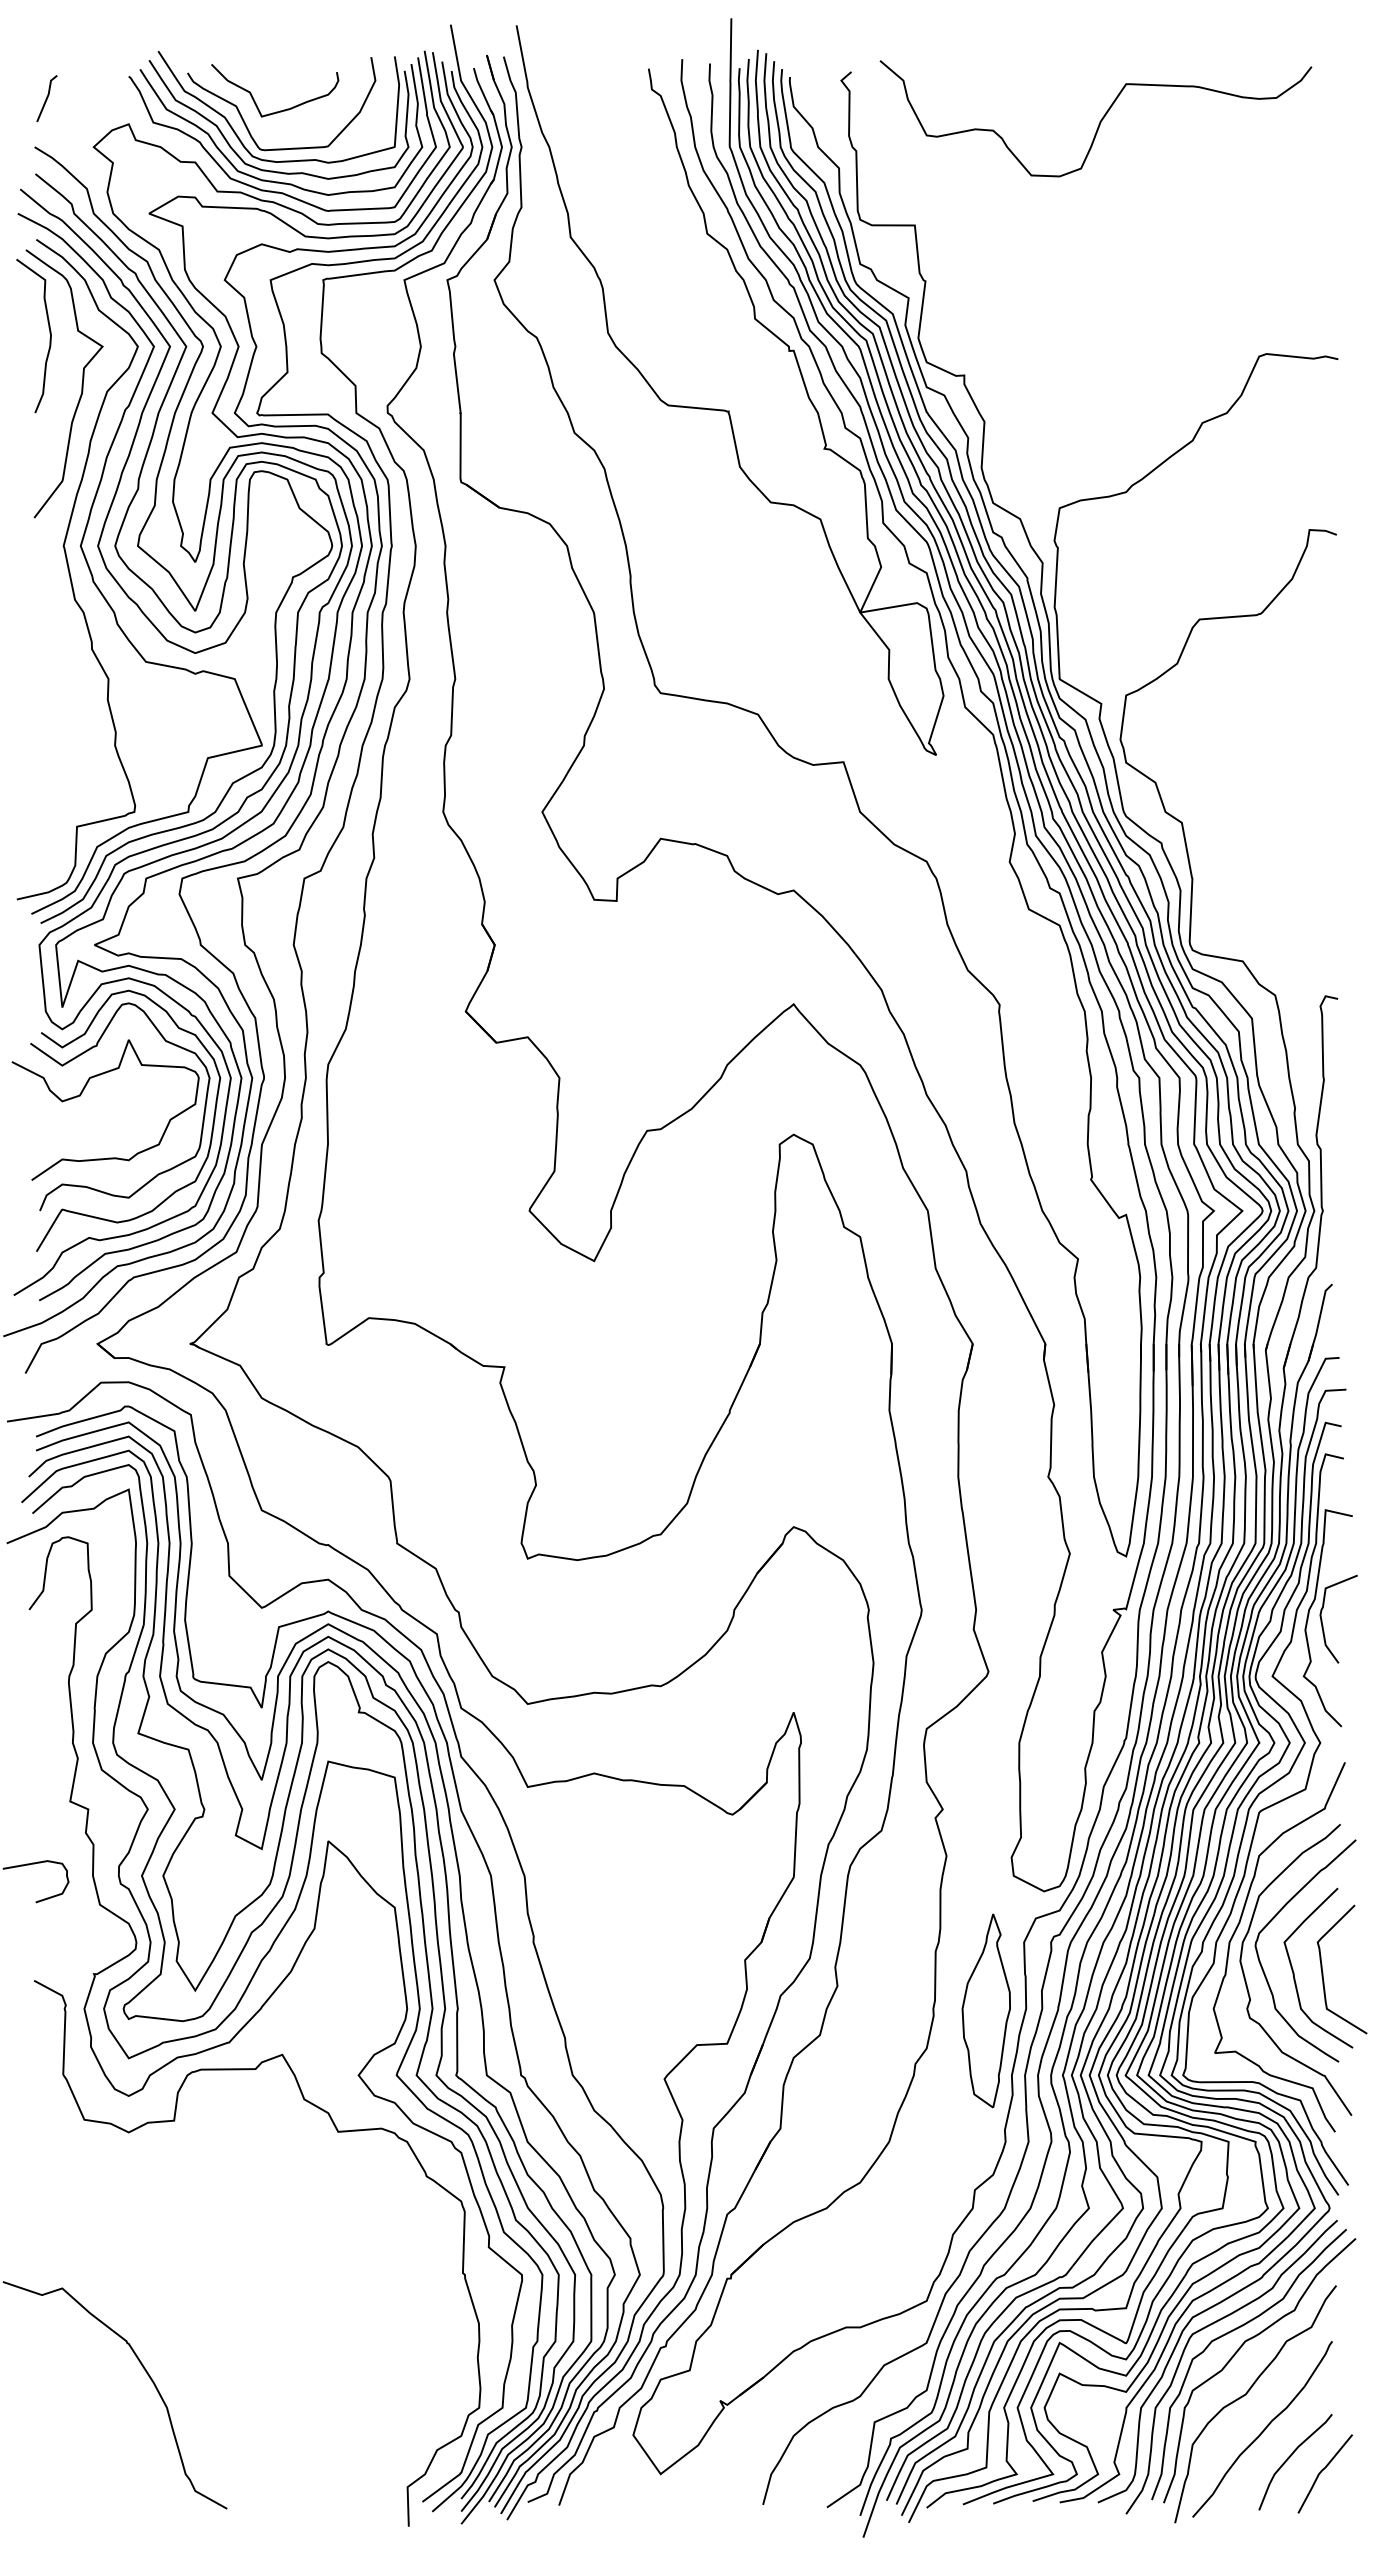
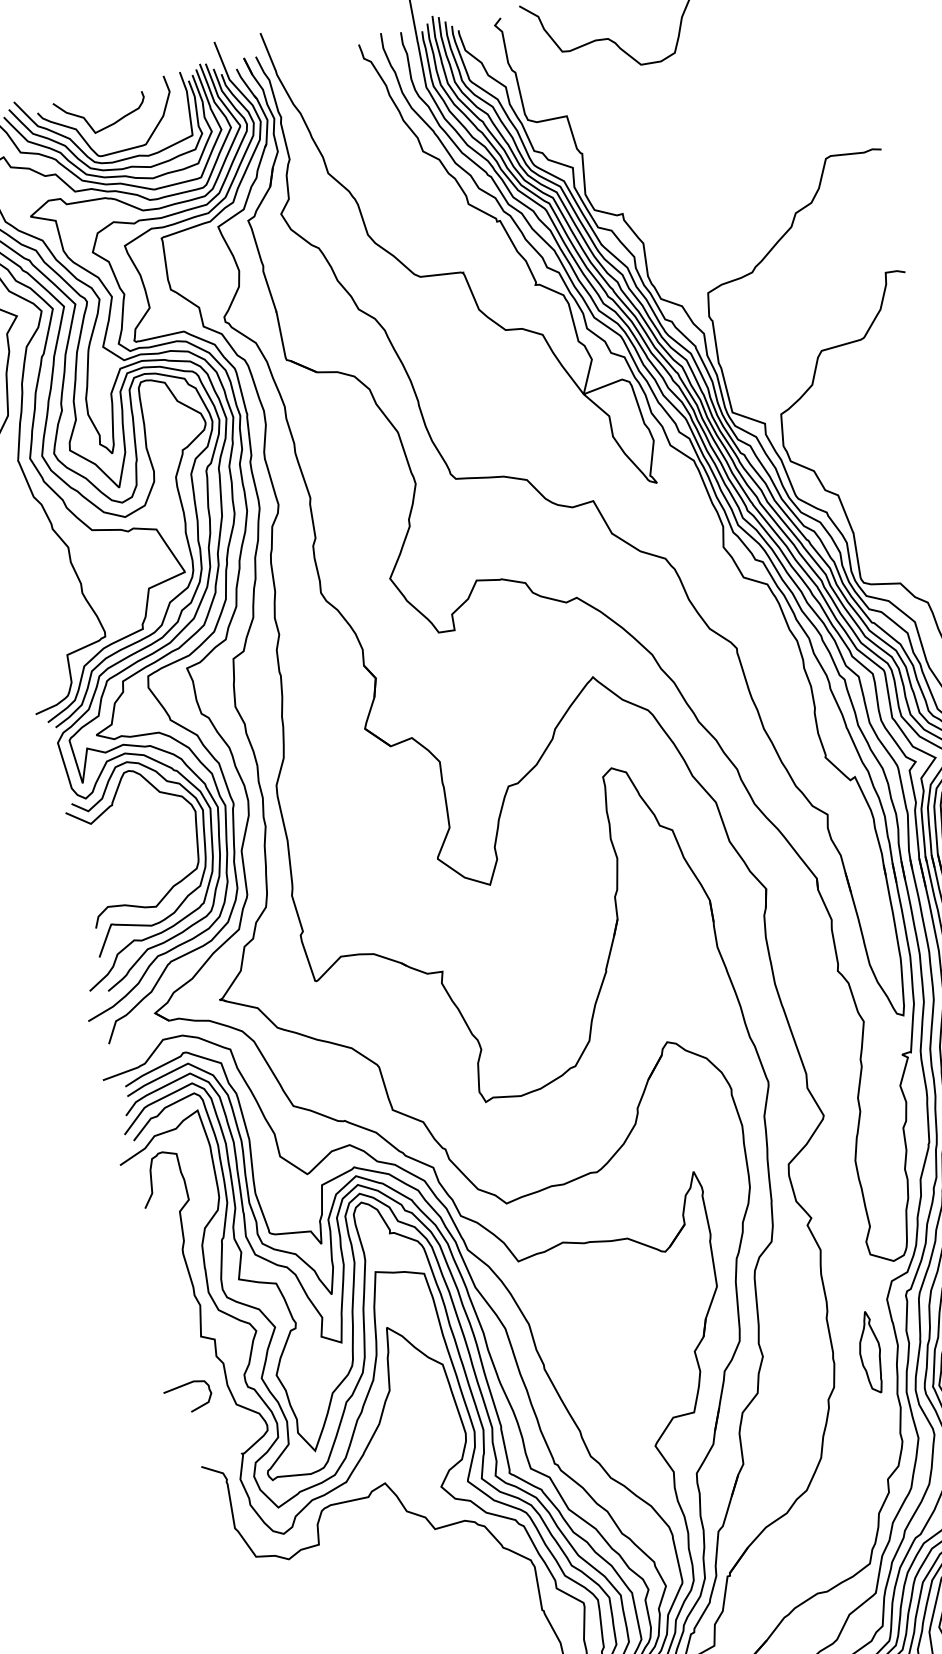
curve: (82, 1093) -> (109, 840), removed
part: (985, 2010) -> (869, 1352), size x0.6

